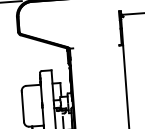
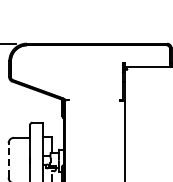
line: (22, 106) -> (8, 160), solid -> dashed

